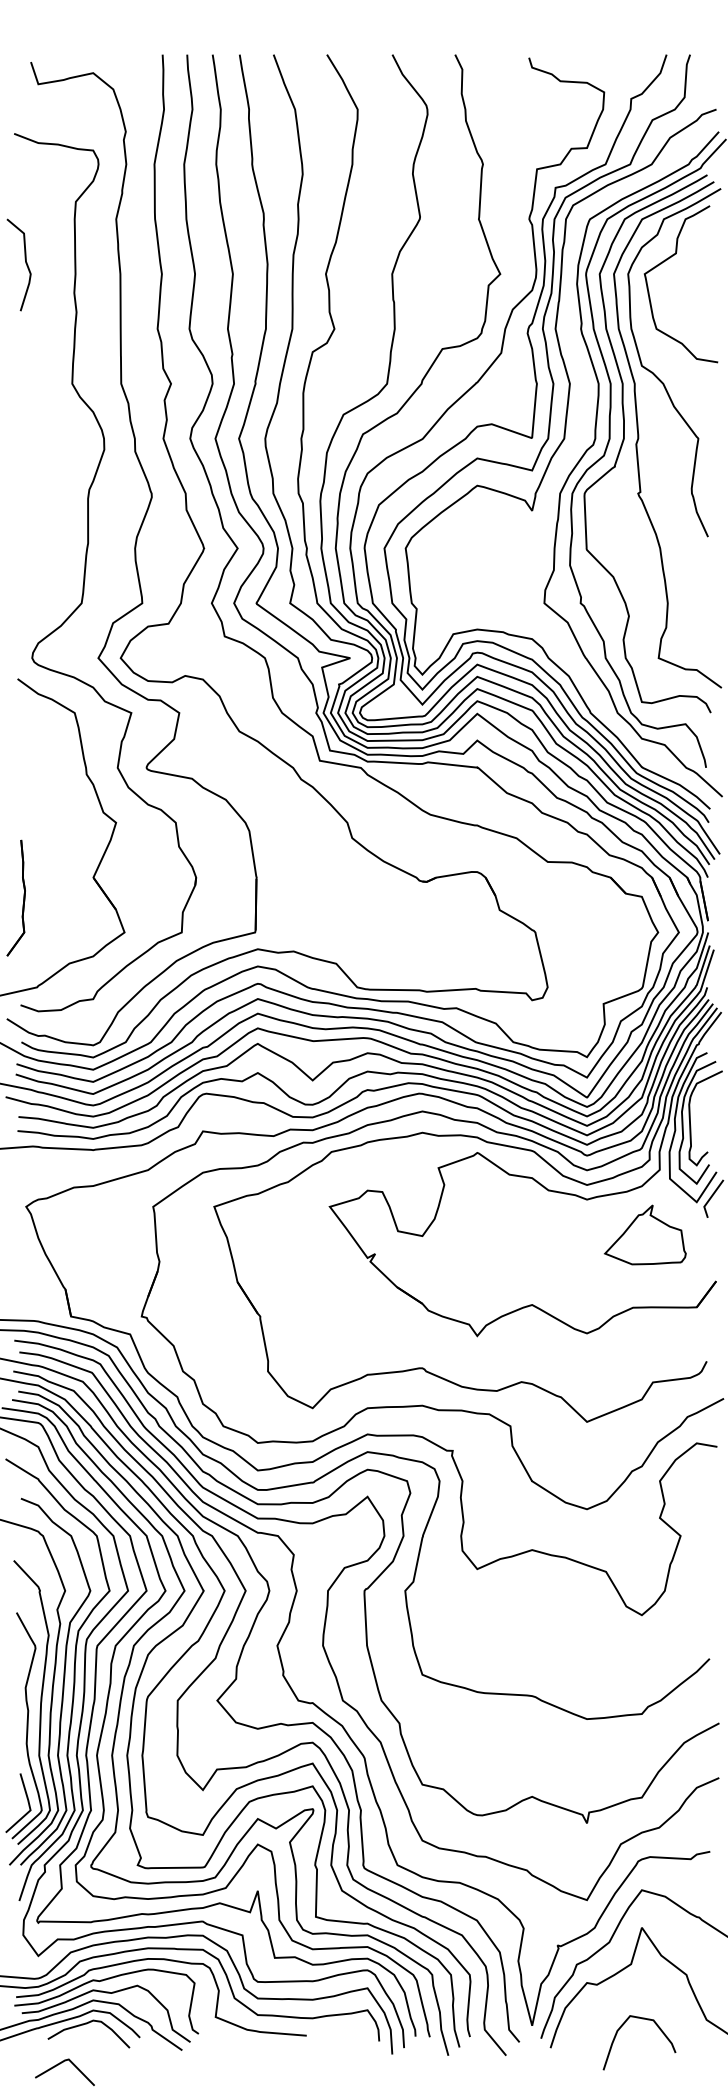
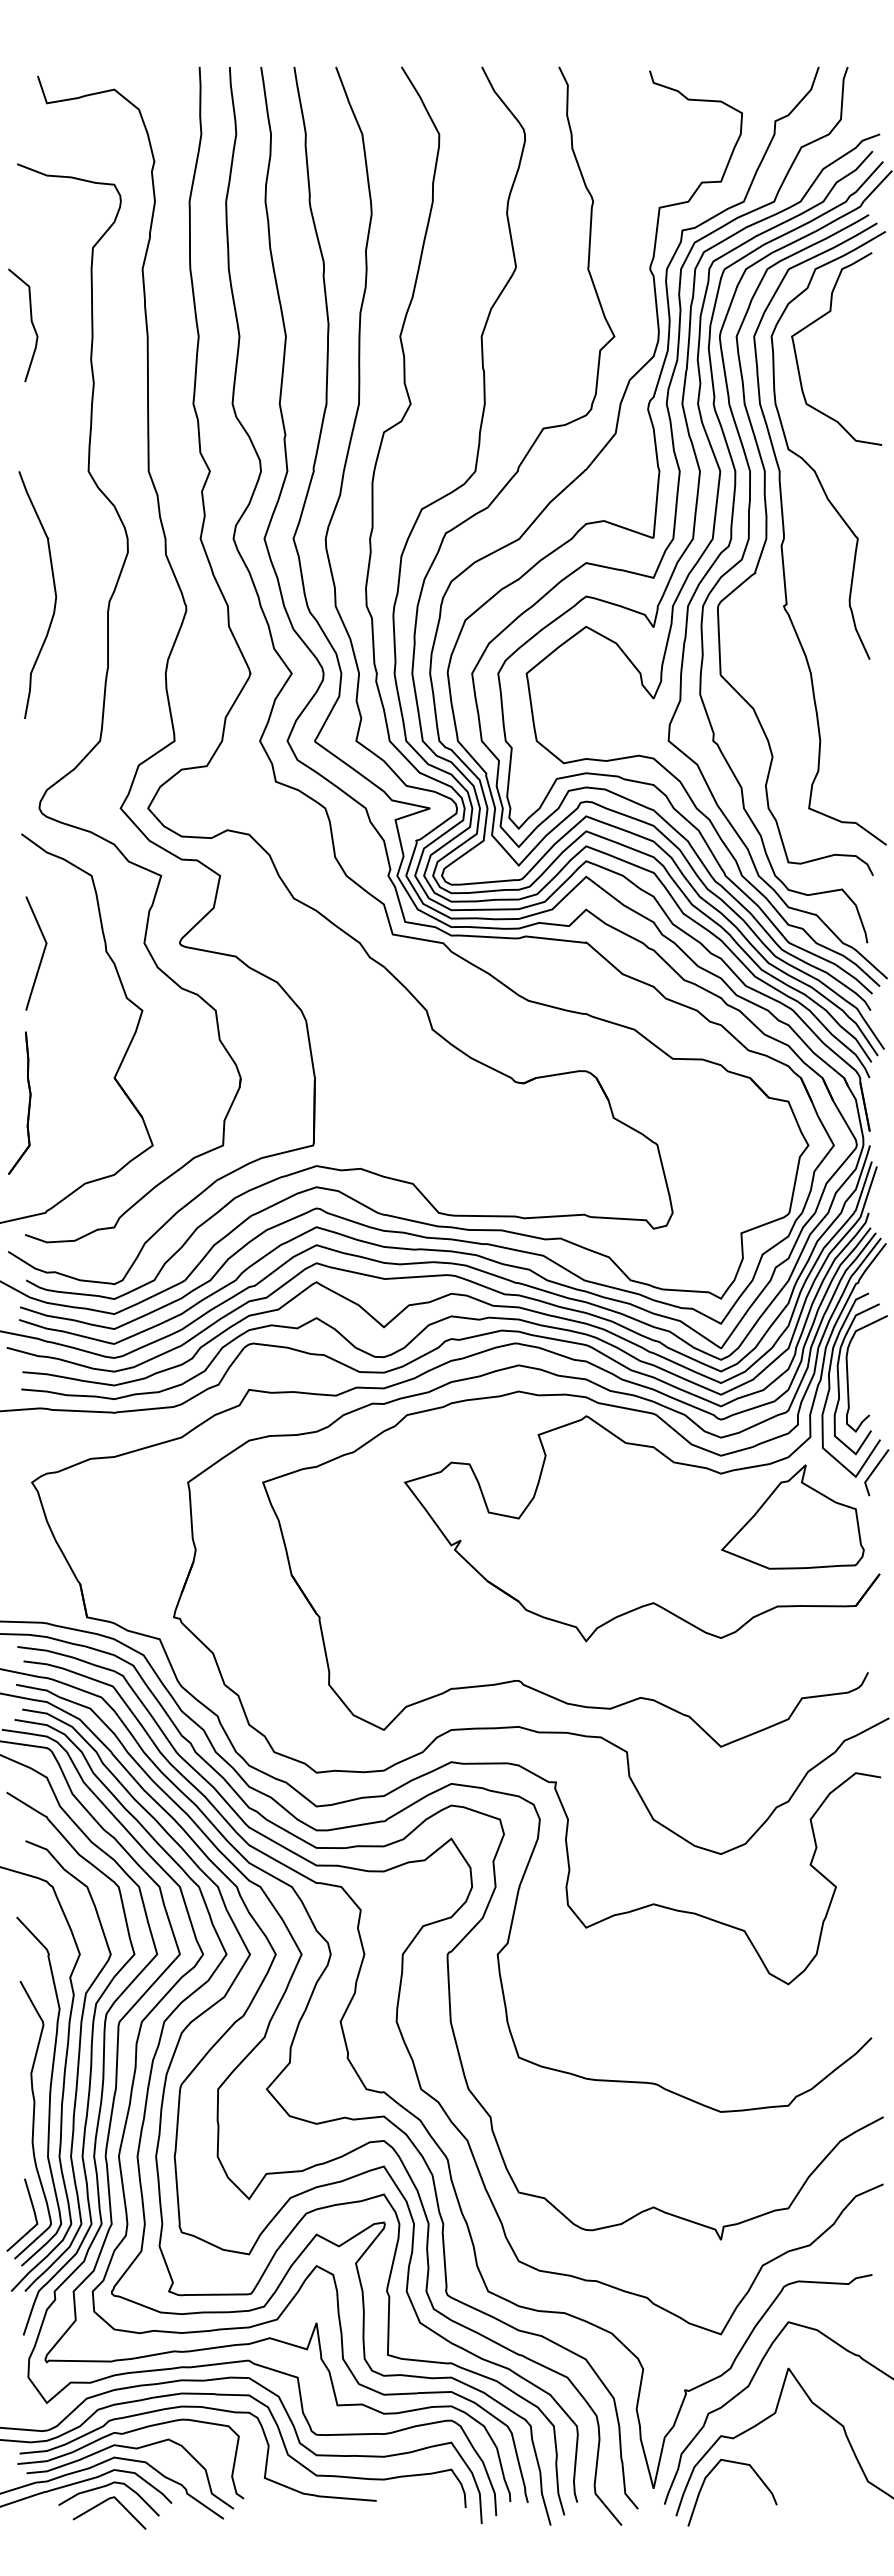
curve: (567, 460) -> (696, 565), added
curve: (44, 483) -> (54, 593), added
curve: (33, 777) -> (41, 955), added
part: (645, 1234) -> (792, 1516), size x1.43
curve: (645, 2019) -> (739, 2464), moved
line: (60, 2063) -> (104, 2502), moved

